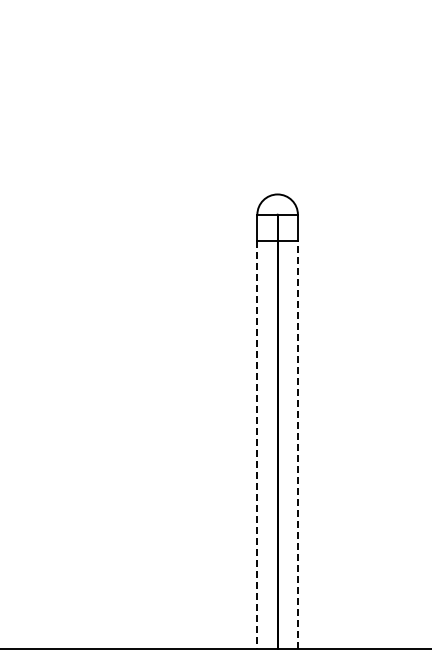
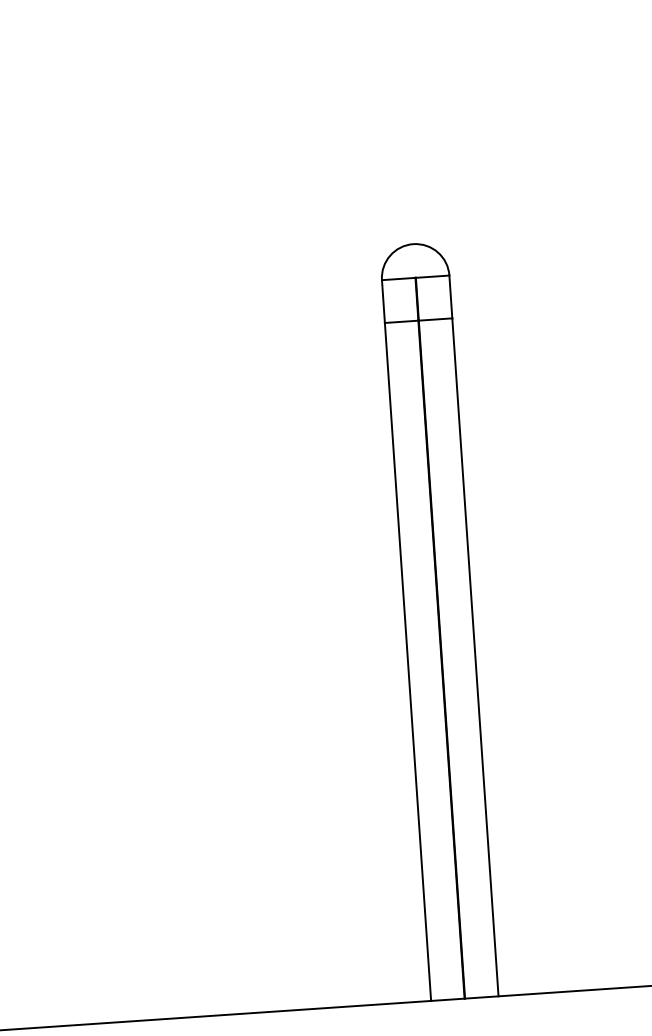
line: (297, 444) -> (474, 657), dashed -> solid
line: (257, 445) -> (408, 663), dashed -> solid

